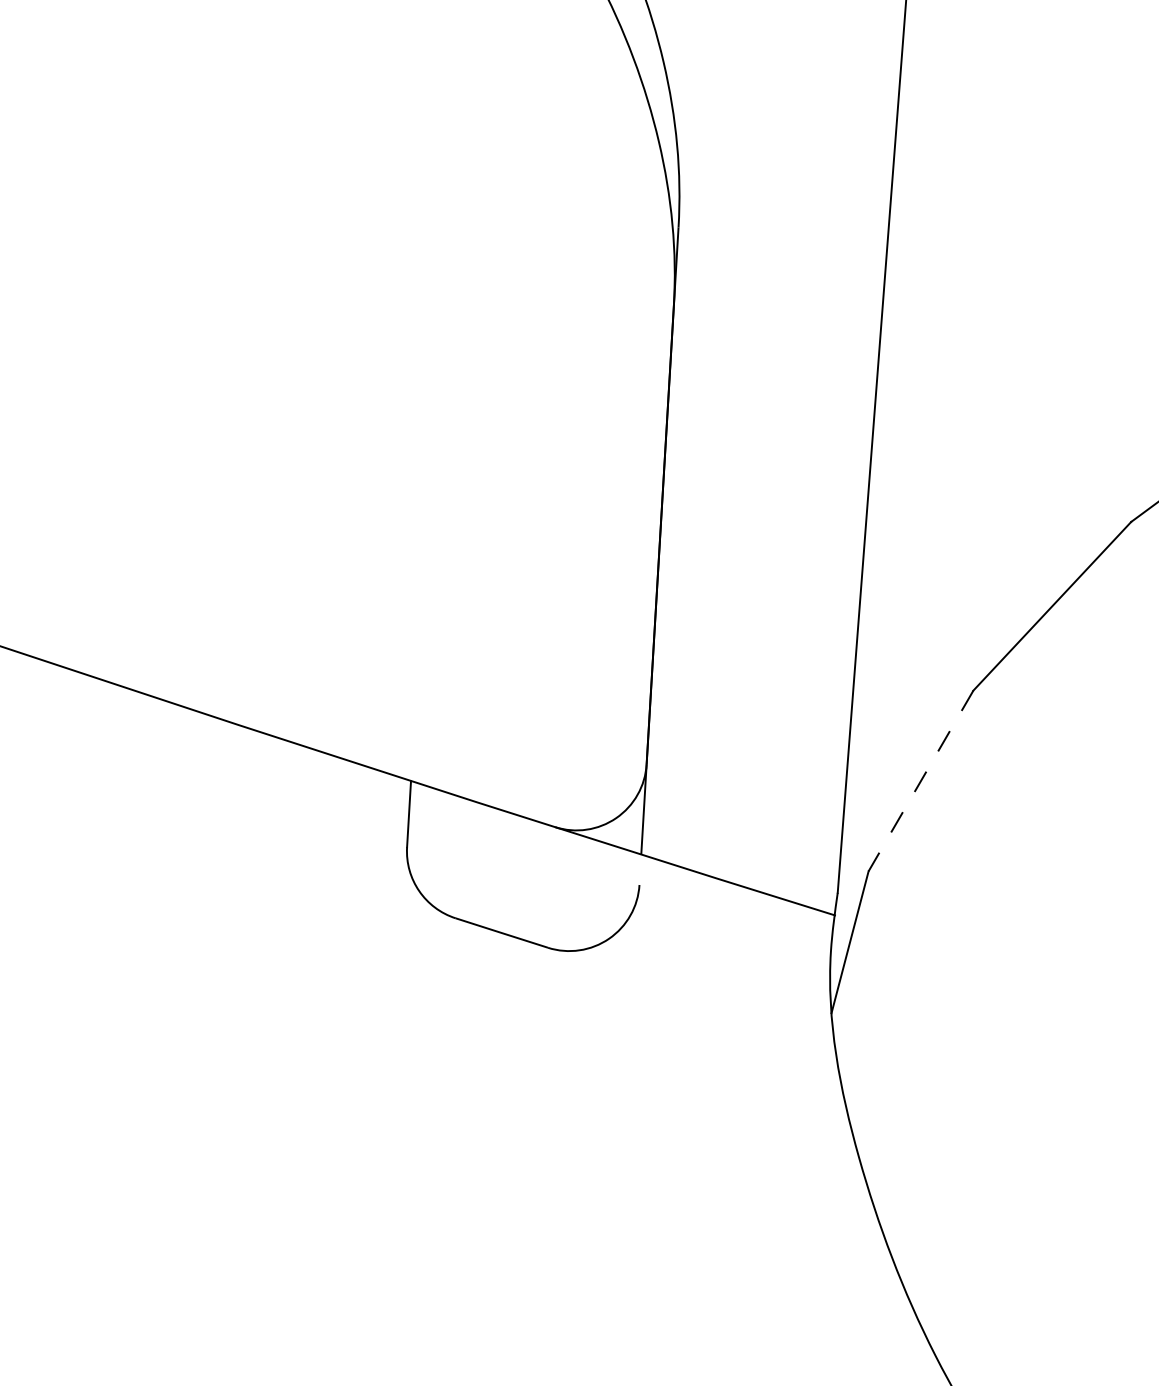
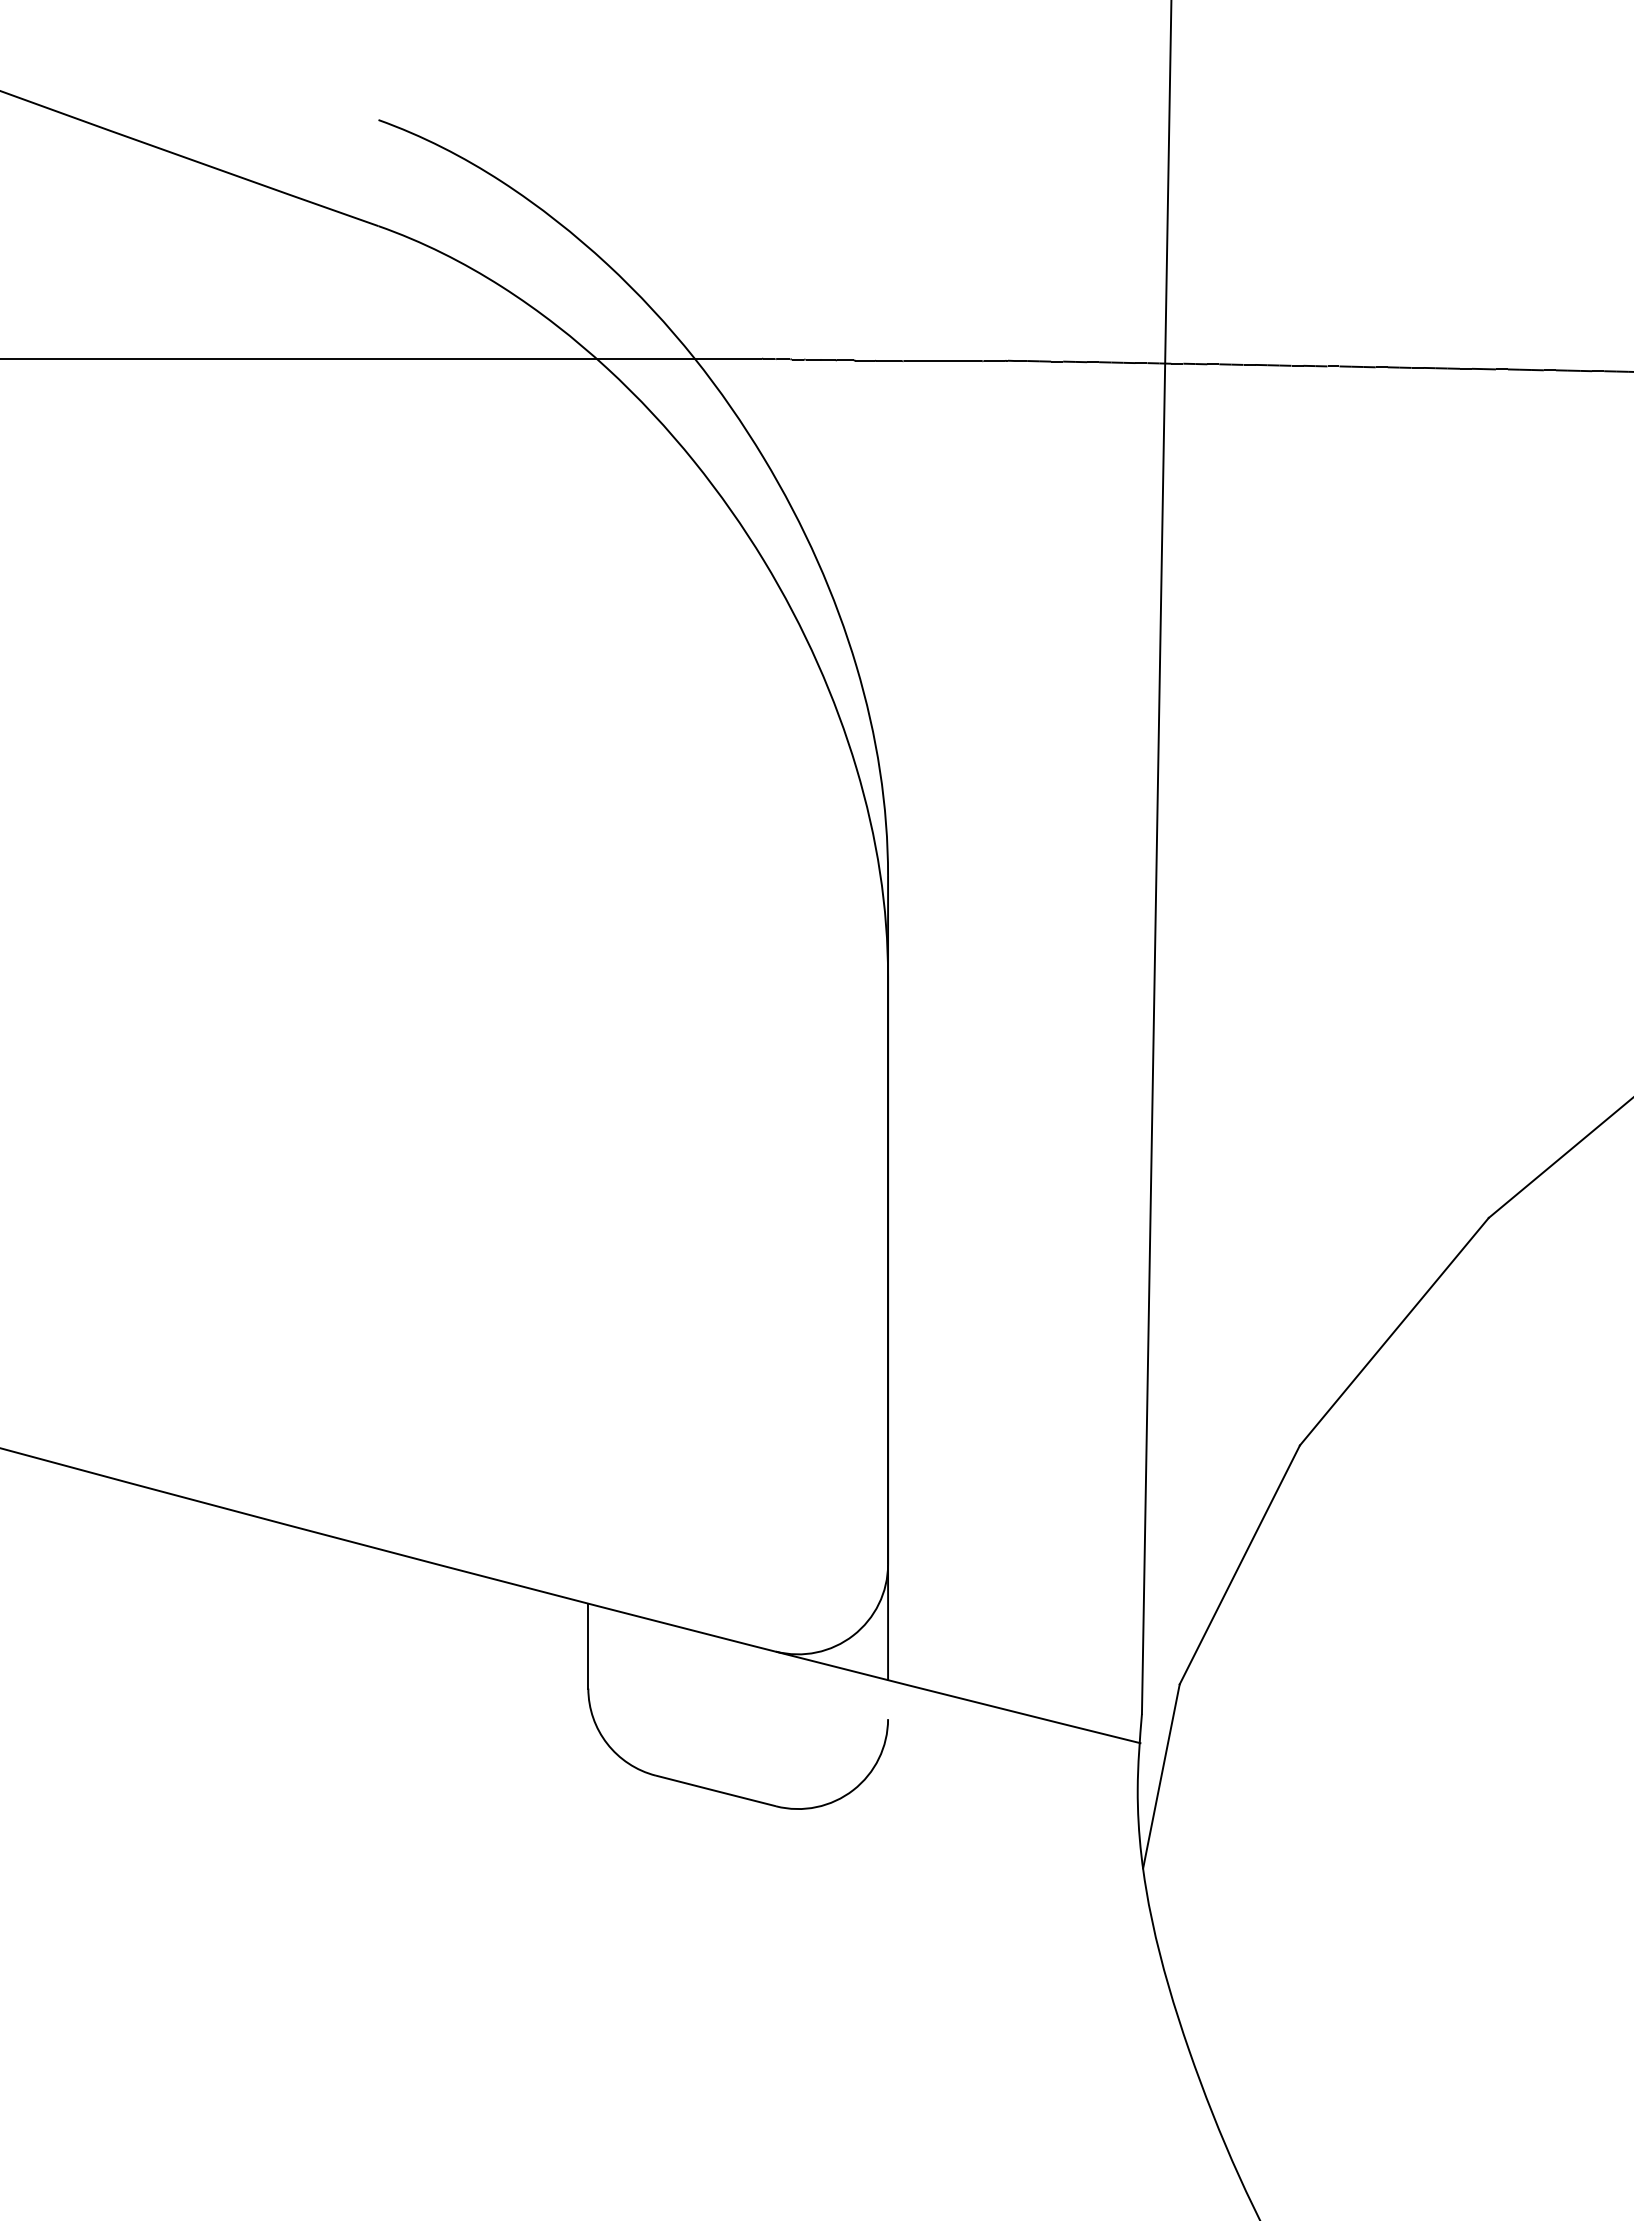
line: (920, 780) -> (1239, 1564), dashed -> solid

